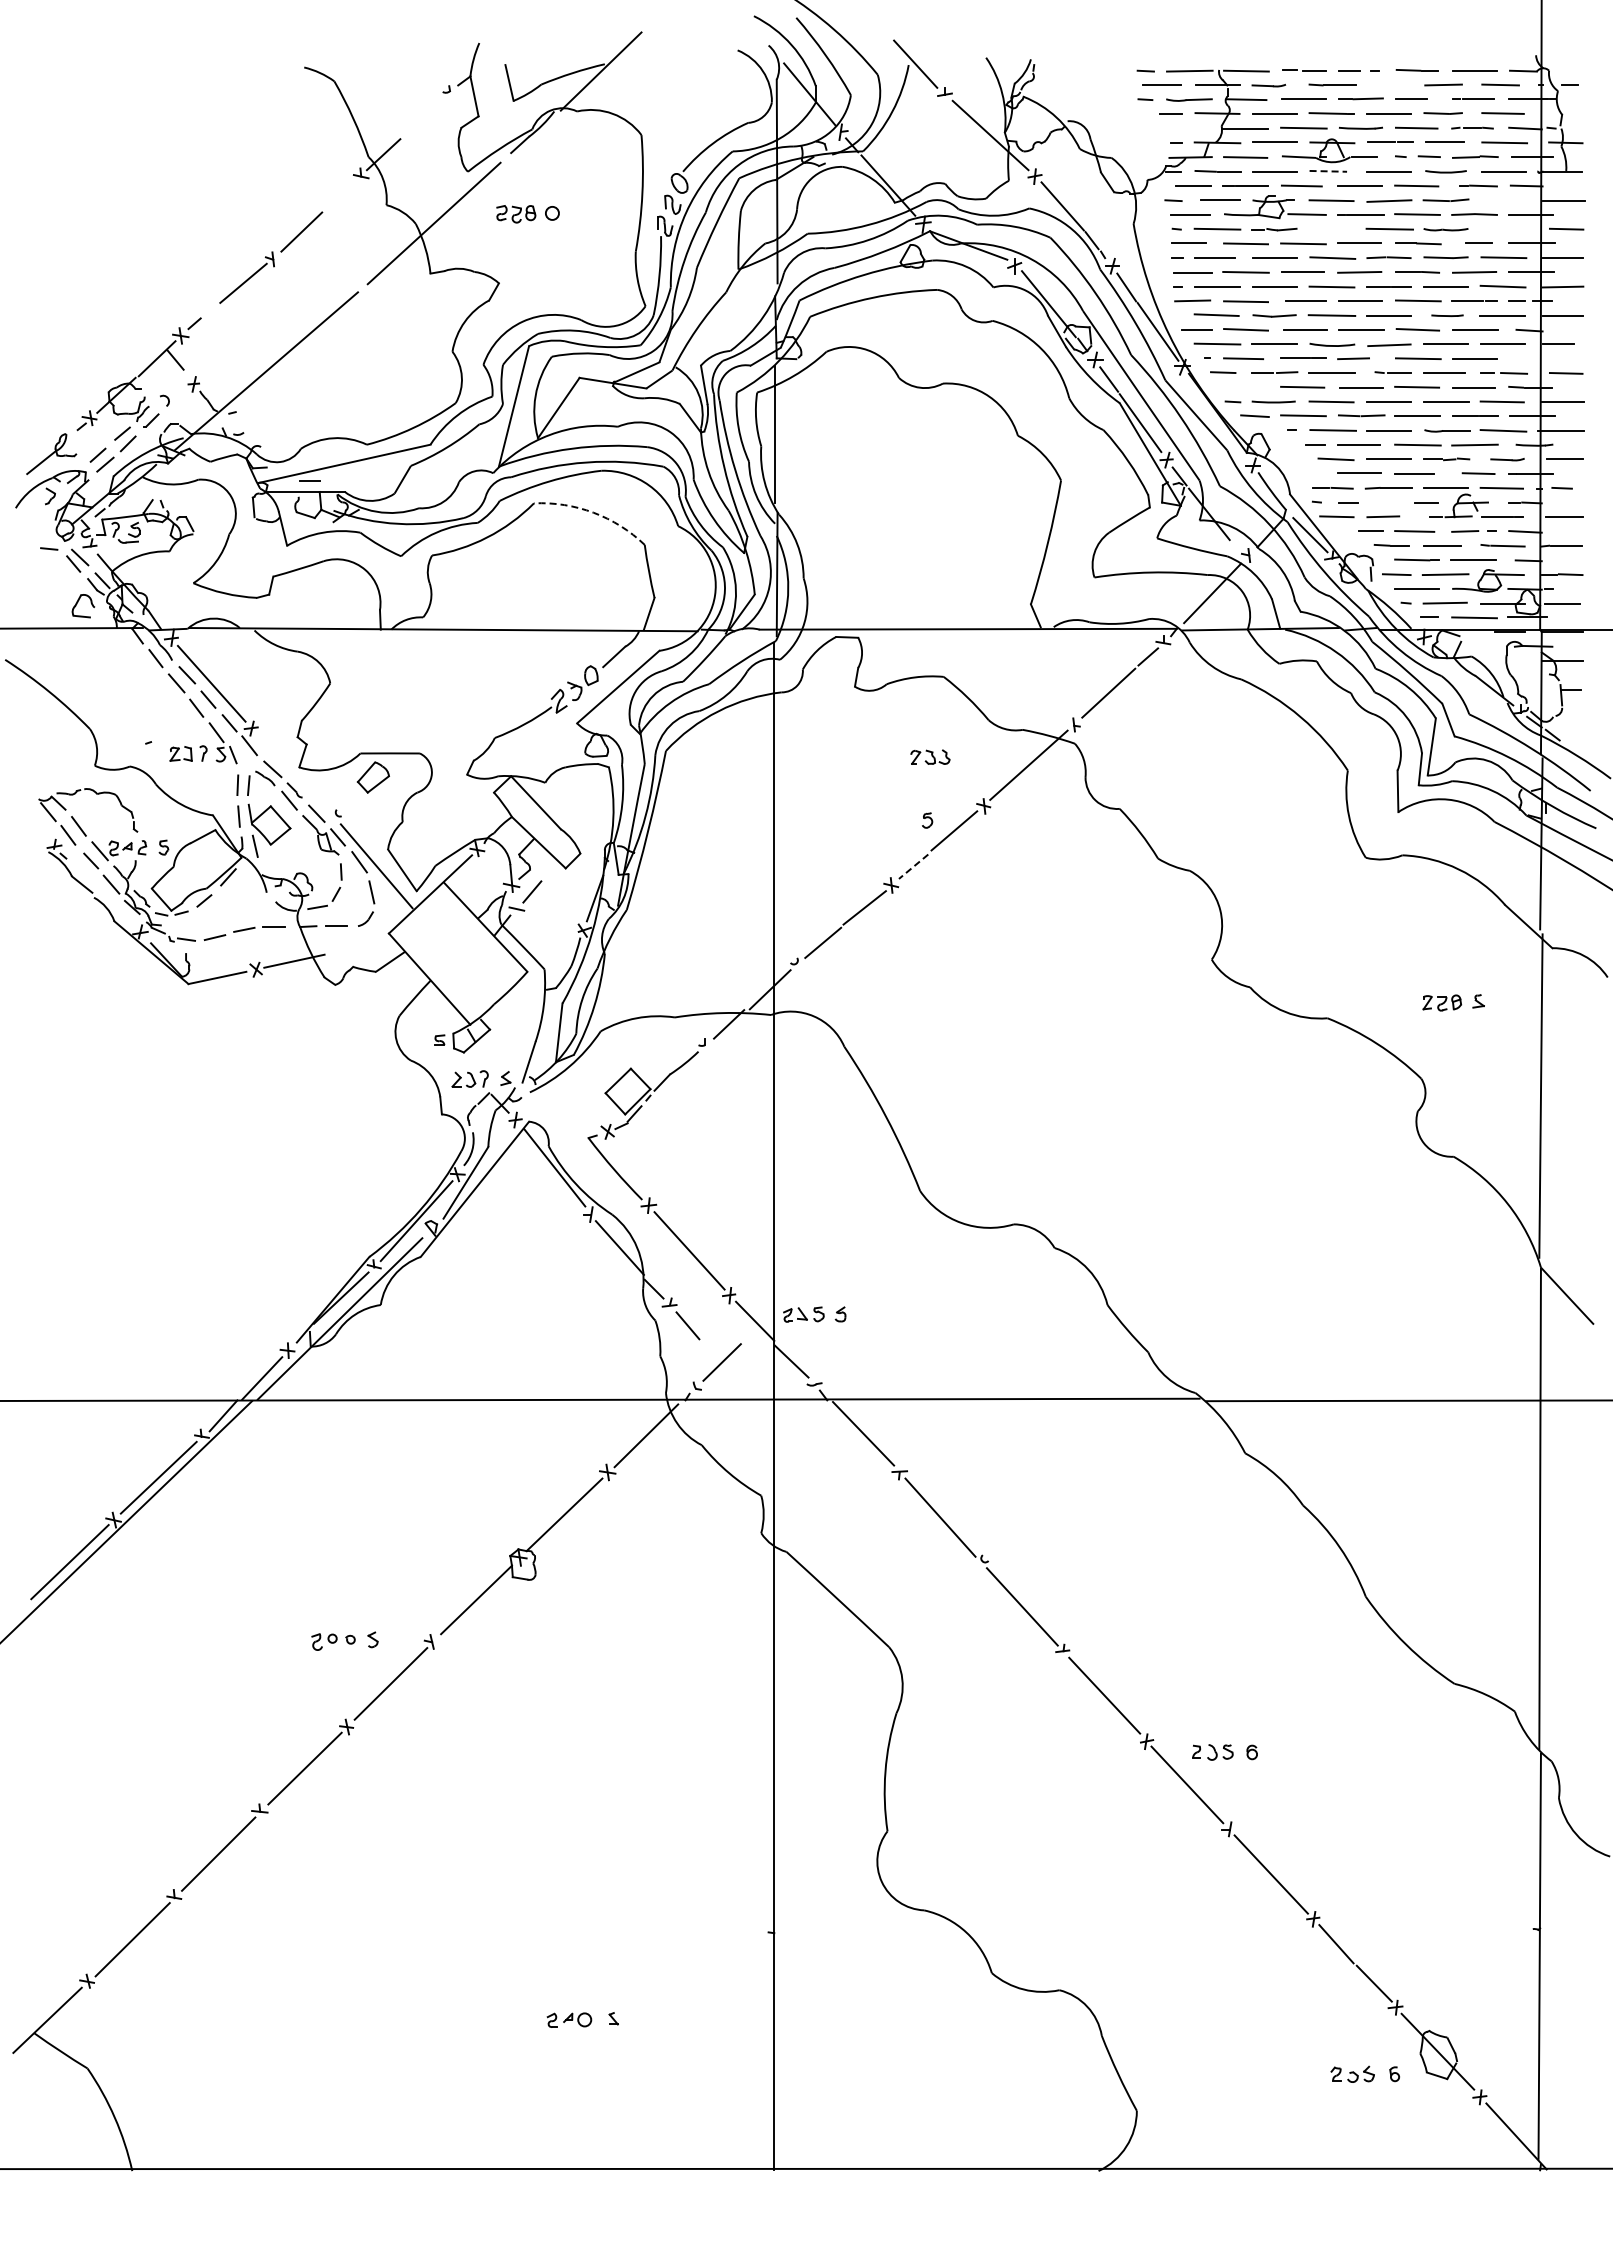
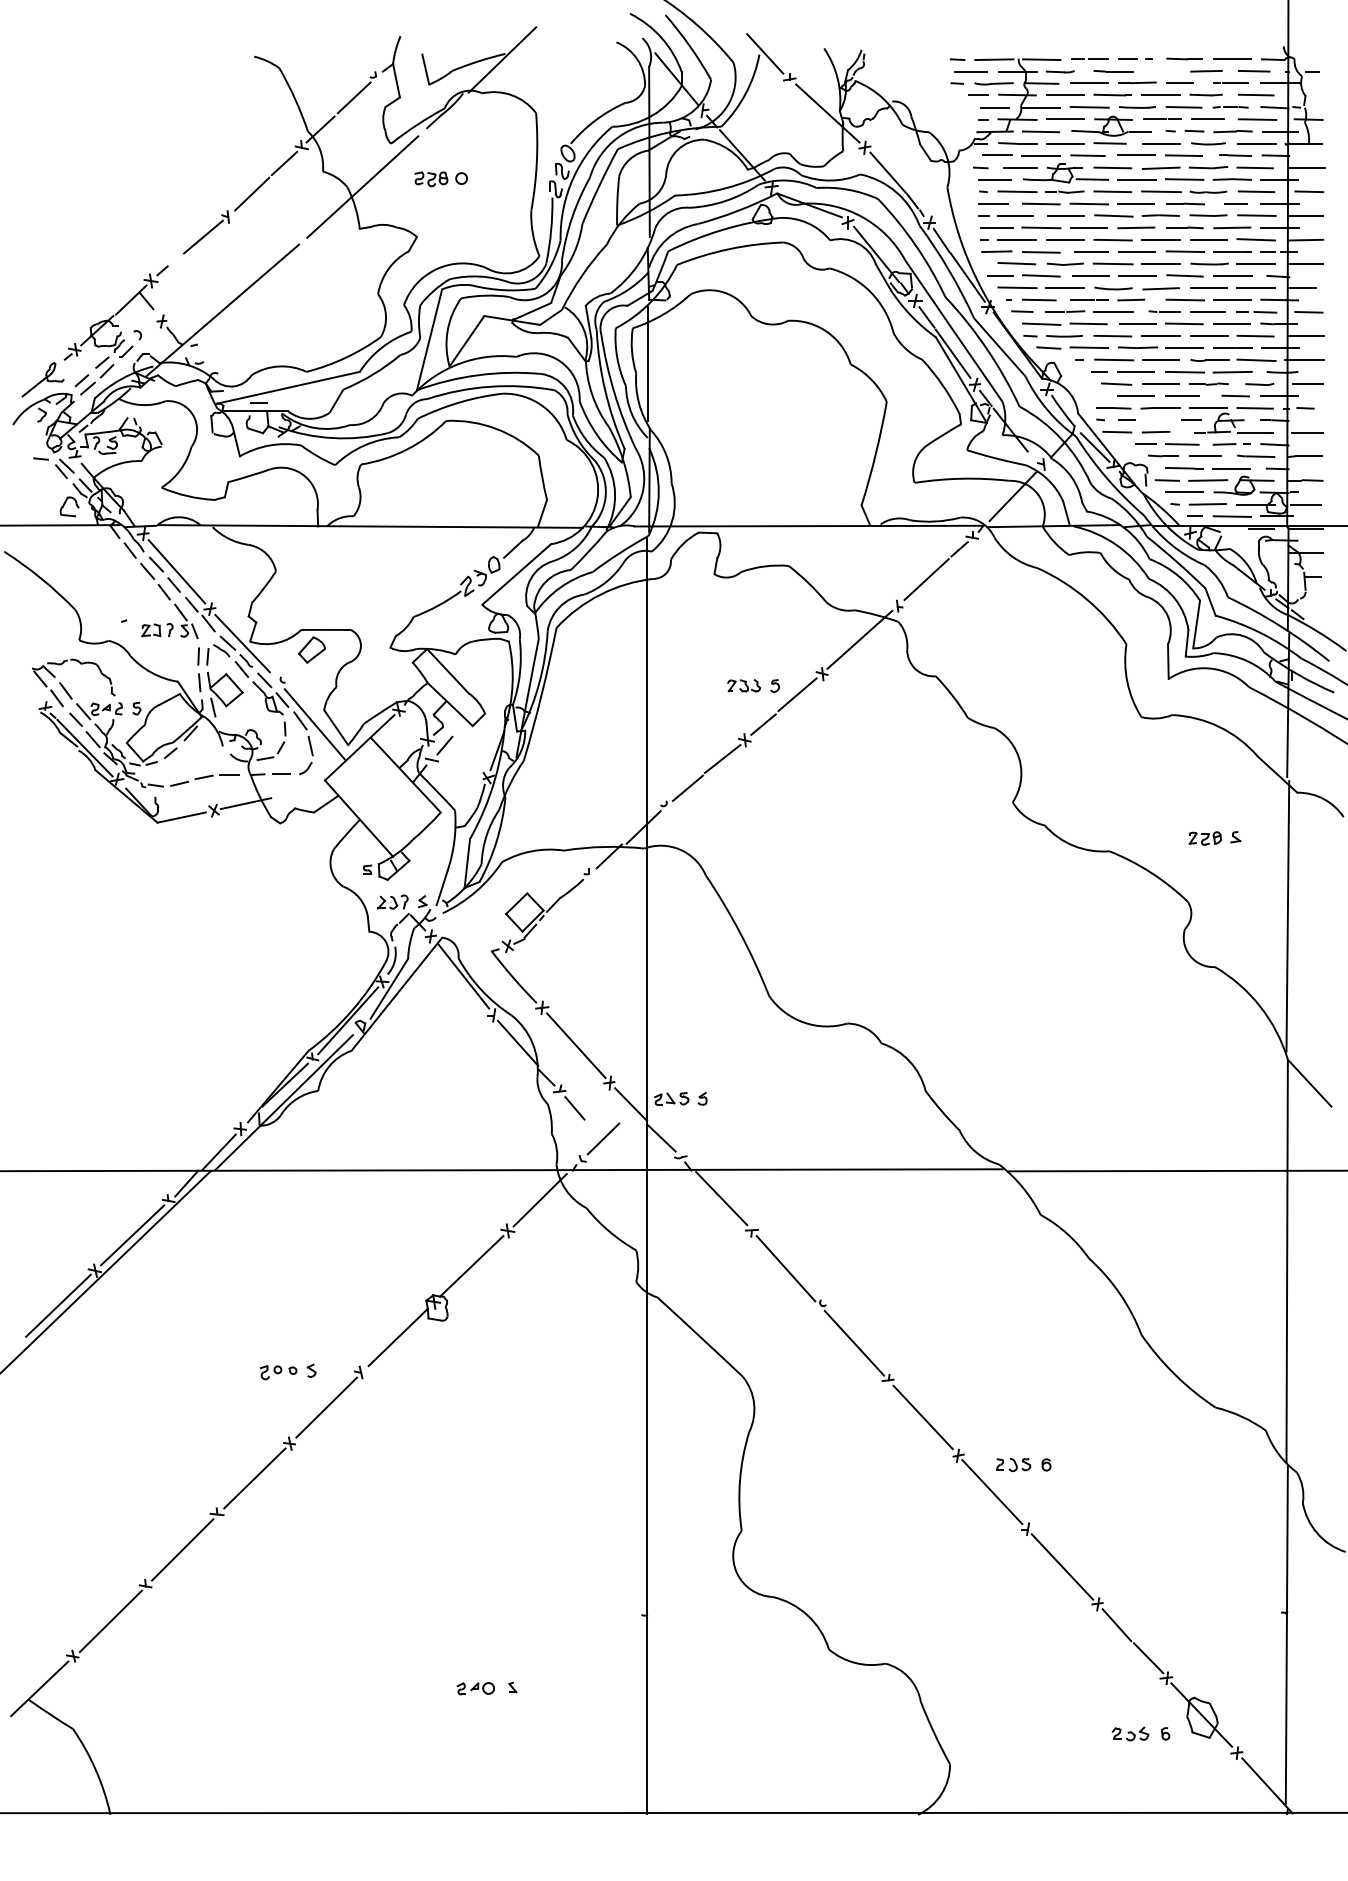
line: (423, 116) -> (353, 97), added
line: (1190, 128) -> (994, 107), added
line: (1328, 171) -> (1110, 143), dashed -> solid
line: (340, 195) -> (284, 163), added
line: (1501, 200) -> (1254, 167), added
line: (1331, 228) -> (1112, 191), added
line: (1503, 228) -> (1256, 191), added
part: (1447, 315) -> (1209, 263), size x1.43
line: (1531, 358) -> (1279, 299), added
line: (1246, 387) -> (1041, 324), added
arc: (593, 512) -> (495, 428), dashed -> solid
part: (930, 756) -> (744, 685), moved
line: (289, 769) -> (241, 643), added
line: (913, 867) -> (763, 725), dashed -> solid
line: (101, 894) -> (84, 747), added

